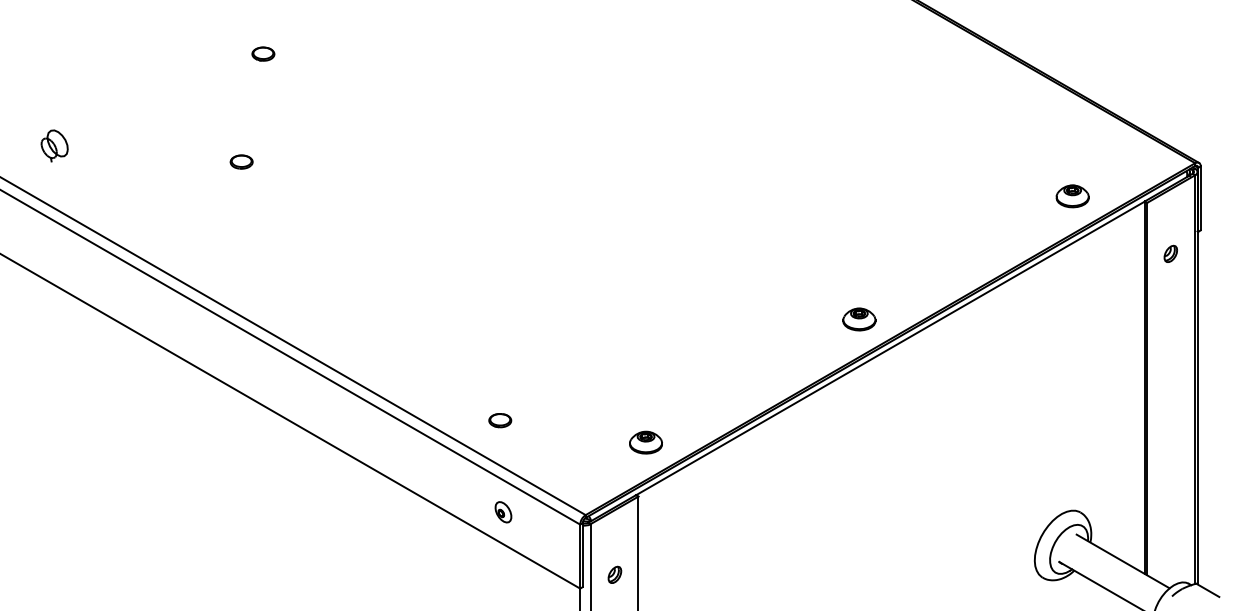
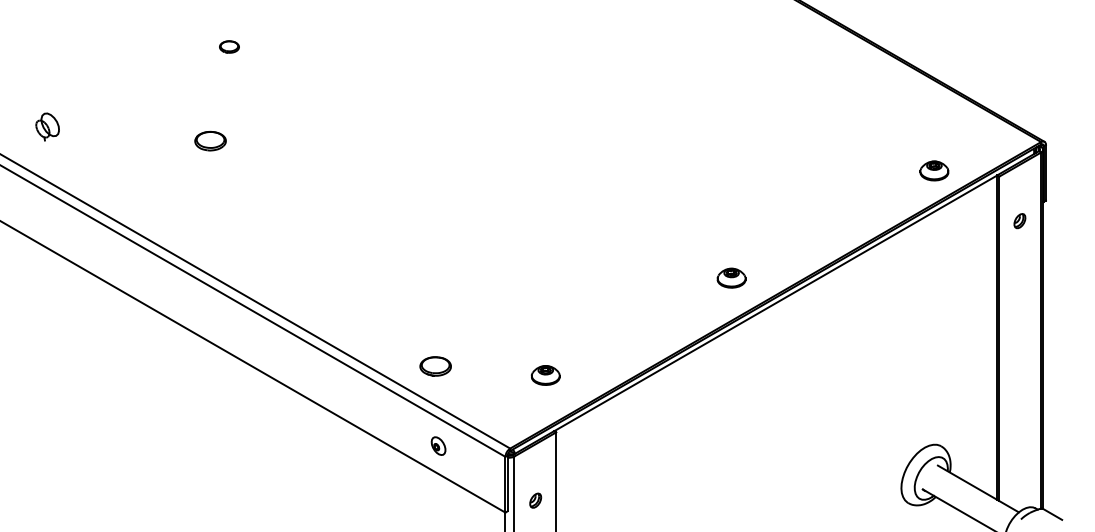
part: (241, 161) -> (210, 140), size x1.6
part: (859, 318) -> (731, 277), moved
part: (499, 419) -> (435, 365), size x1.6
part: (645, 442) -> (545, 375), moved

